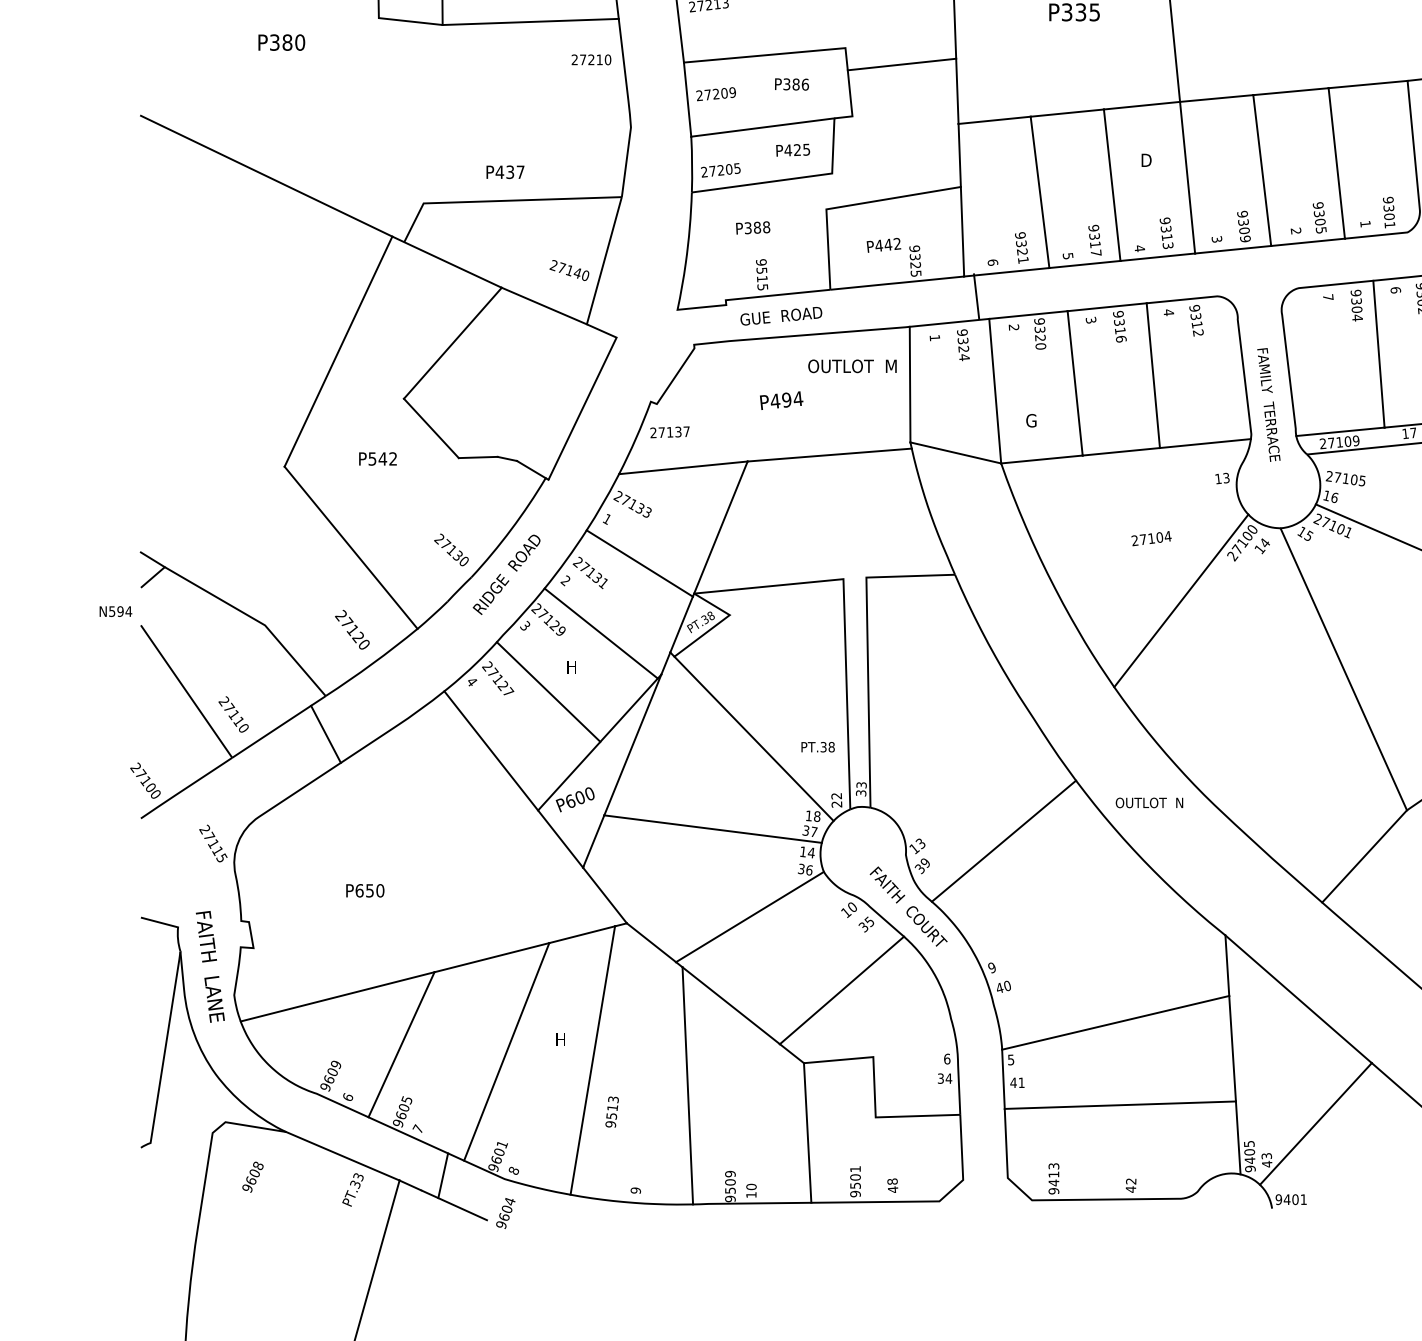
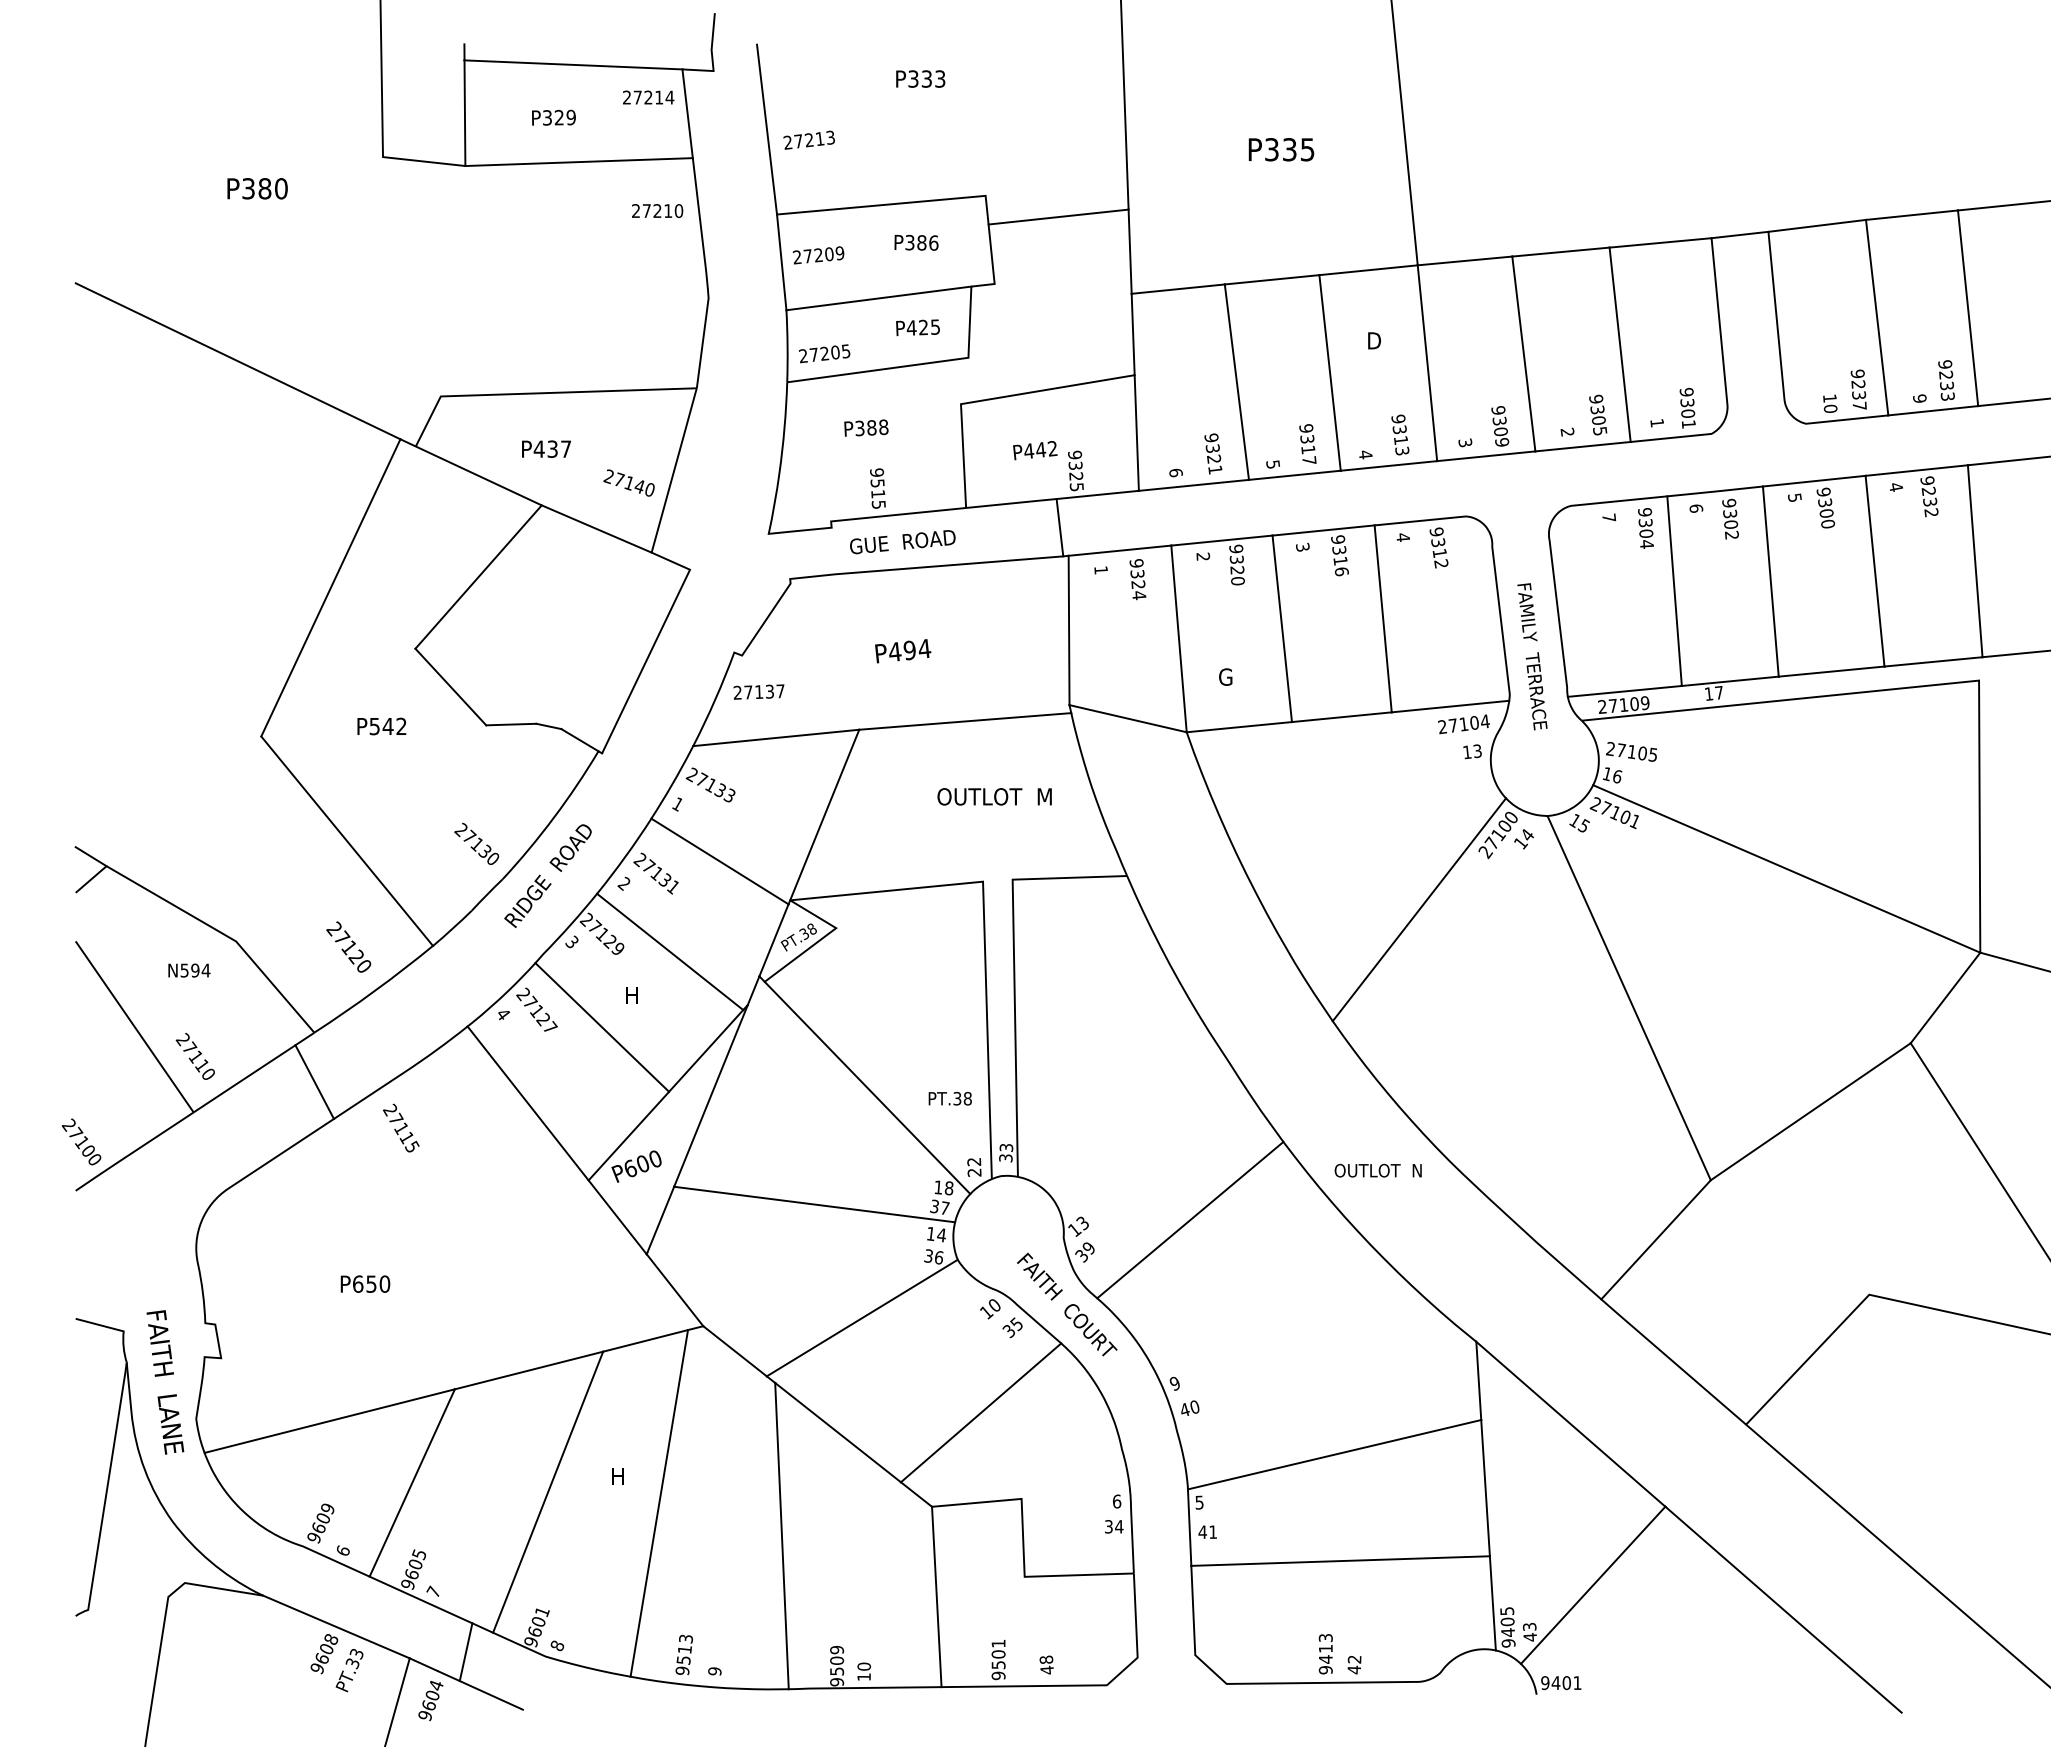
text: (505, 171) -> (546, 448), moved
line: (976, 296) -> (1059, 527), moved
text: (852, 366) -> (994, 796), moved
text: (1151, 538) -> (1463, 724), moved
text: (115, 611) -> (189, 970), moved
text: (213, 843) -> (401, 1127), moved
text: (611, 1111) -> (683, 1654), moved
text: (253, 1177) -> (324, 1654), moved
text: (1053, 1179) -> (1325, 1654), moved
text: (505, 1213) -> (430, 1700), moved

